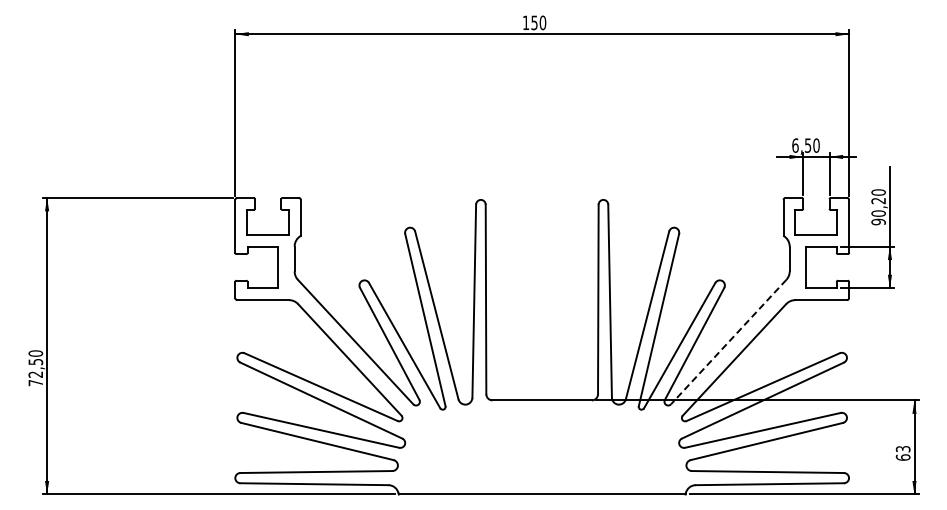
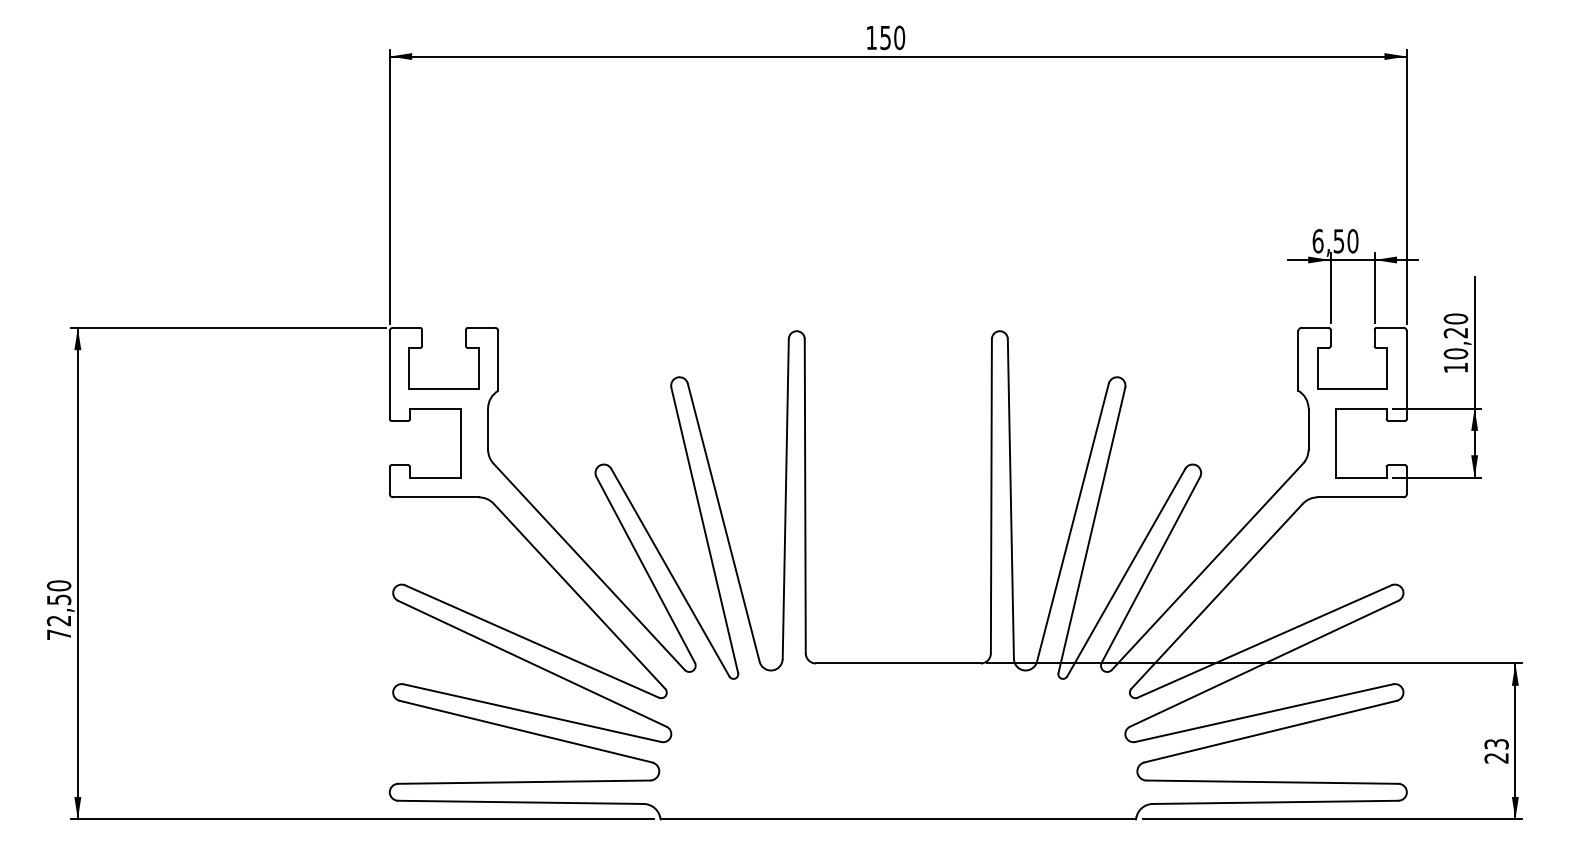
text: (878, 221) -> (1455, 366), 90,20 -> 10,20
line: (728, 342) -> (1207, 567), dashed -> solid
text: (902, 457) -> (1495, 758), 63 -> 23

